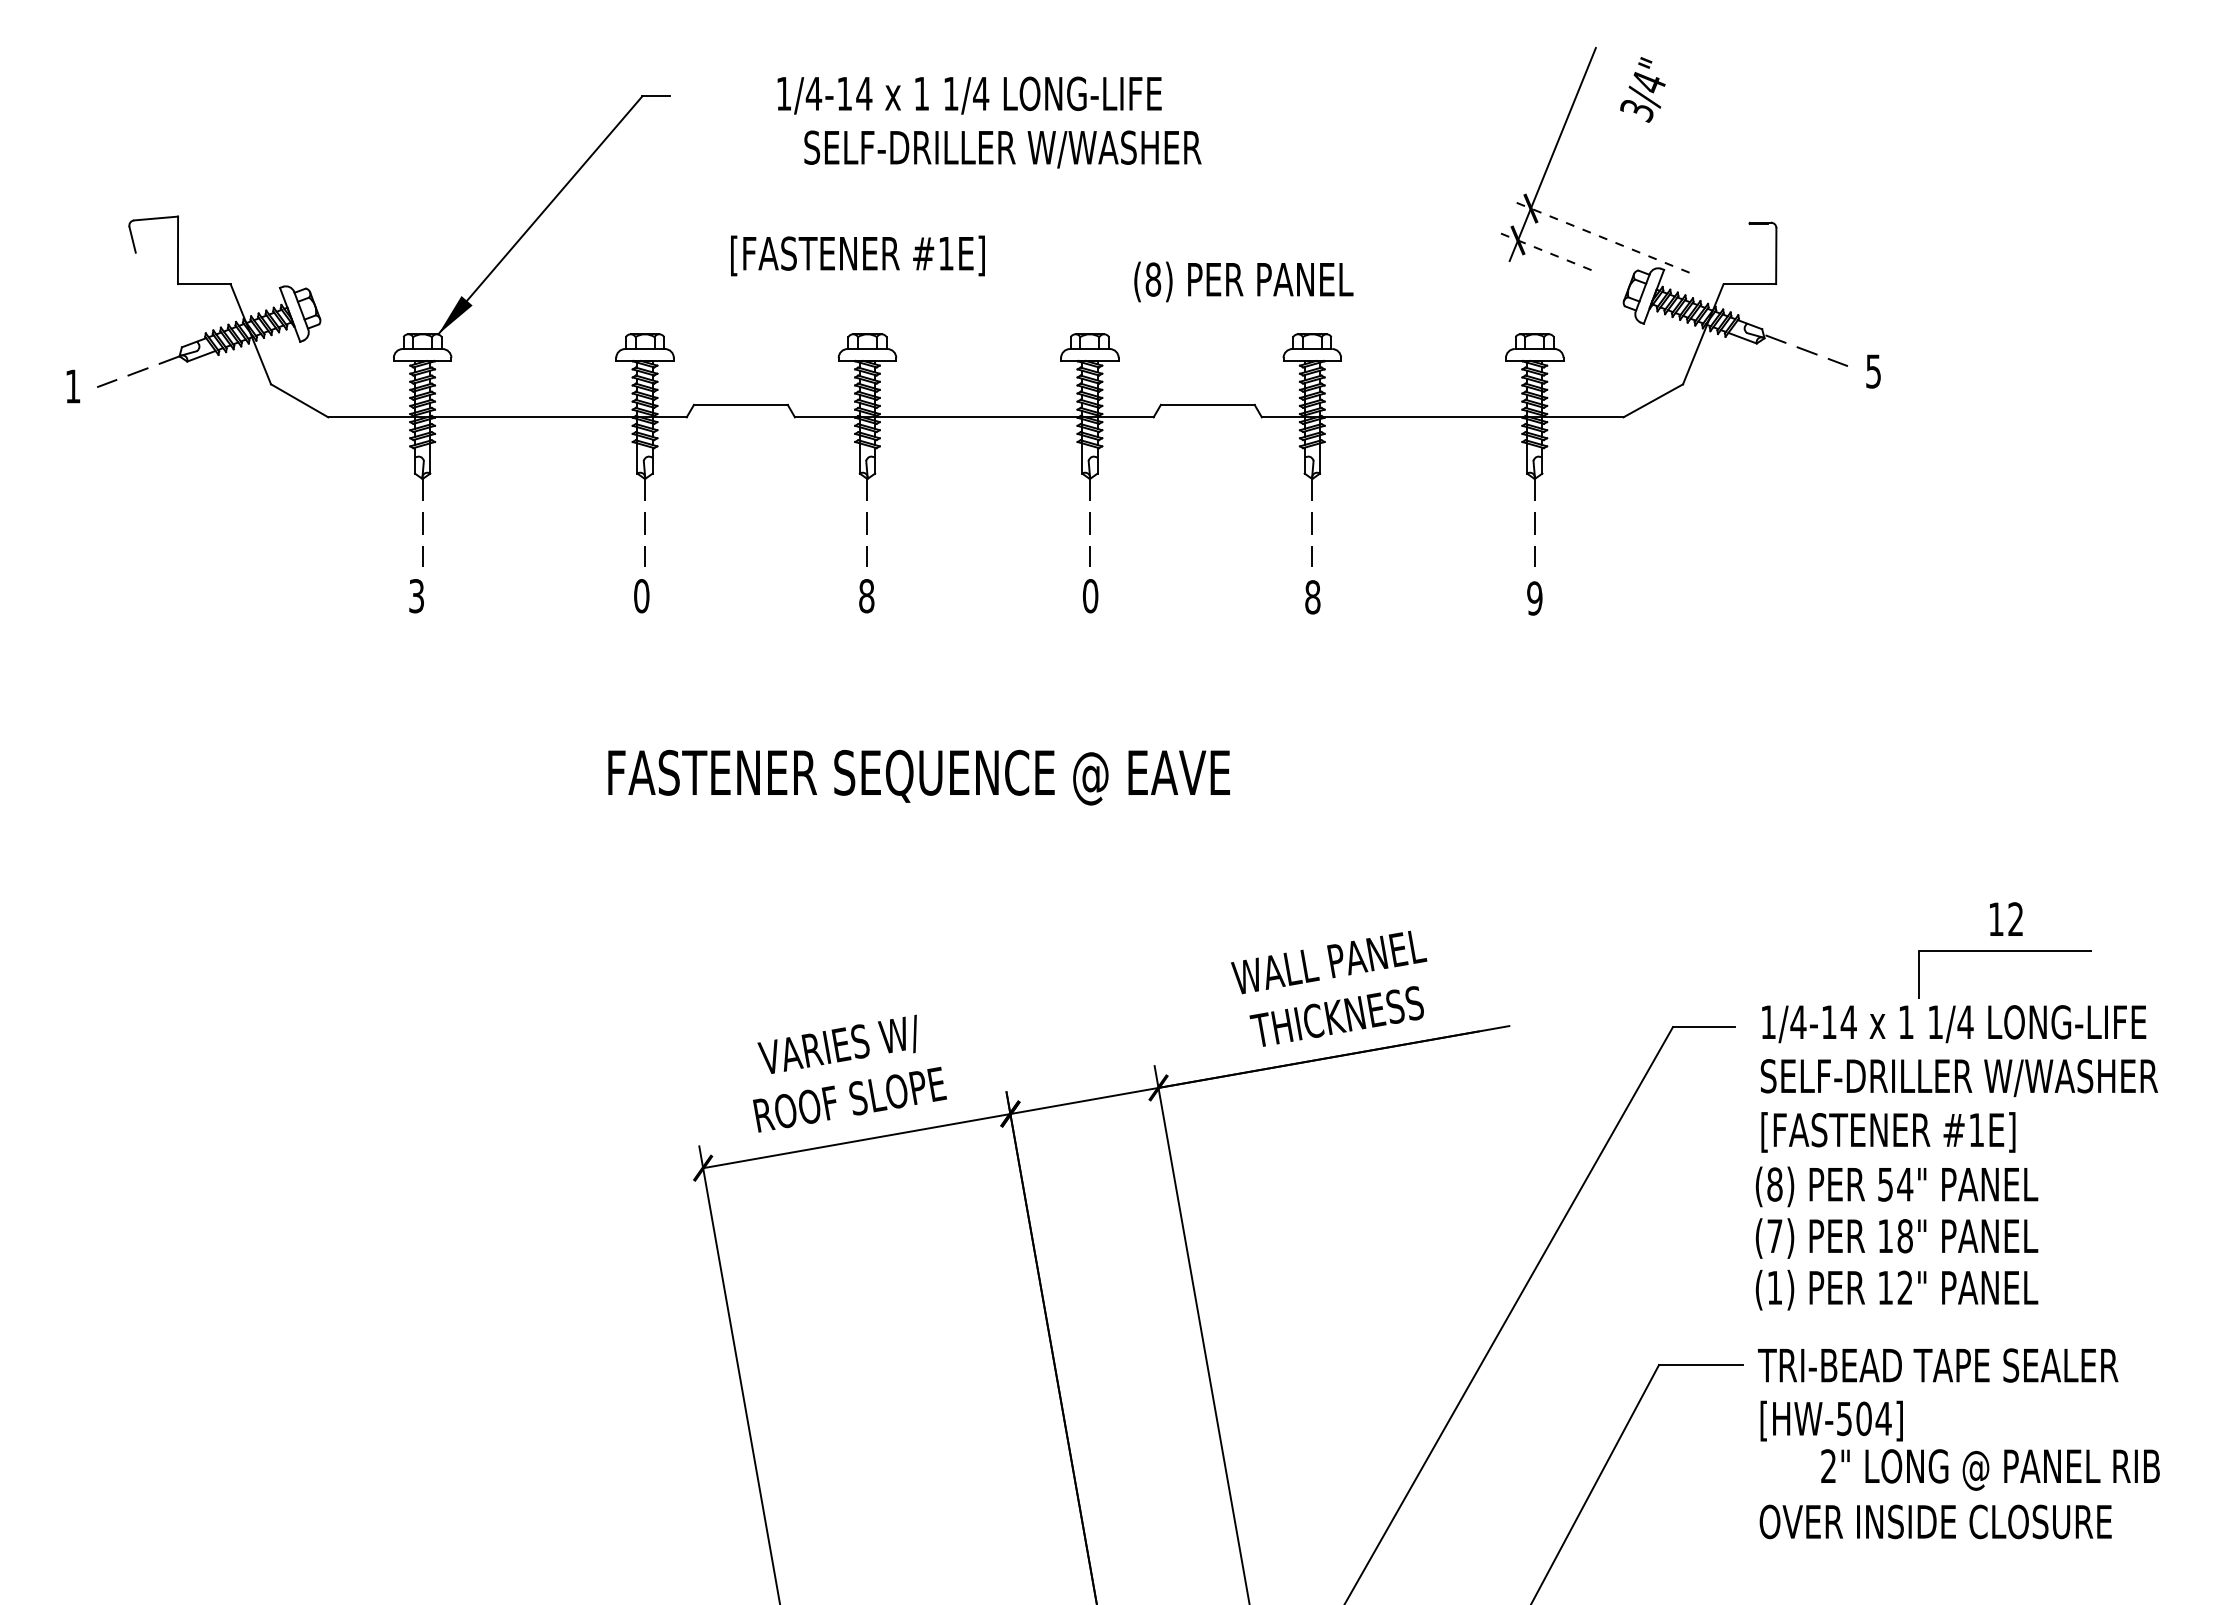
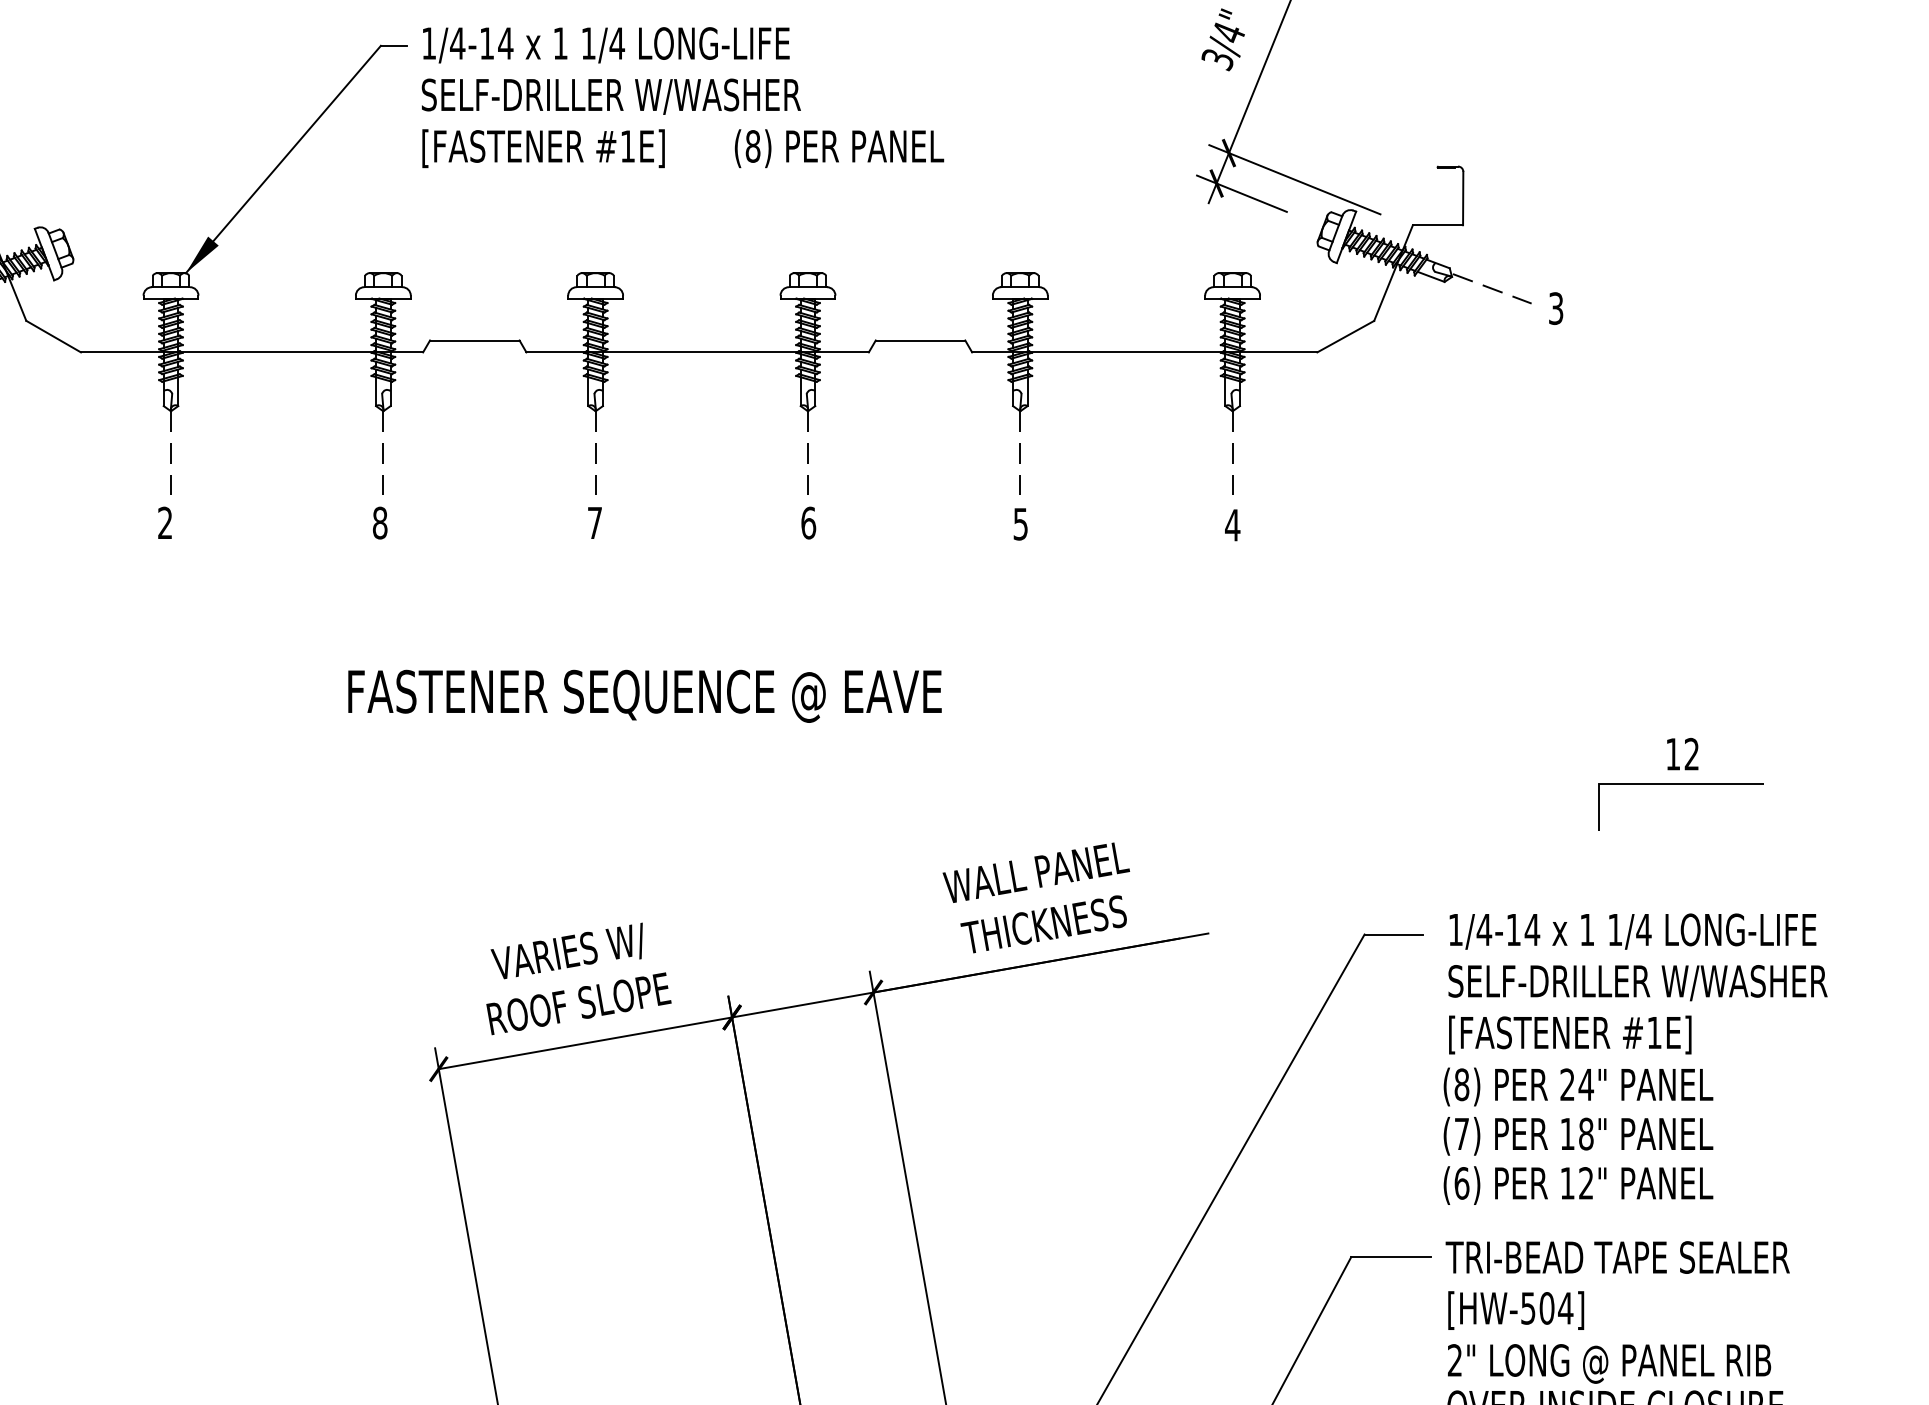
text: (1642, 89) -> (1222, 39), moved
text: (969, 95) -> (606, 45), moved
text: (1002, 149) -> (610, 96), moved
line: (1599, 236) -> (1294, 179), dashed -> solid
line: (1544, 251) -> (1241, 194), dashed -> solid
text: (857, 255) -> (543, 148), moved
text: (1243, 281) -> (839, 148), moved
text: (1873, 370) -> (1556, 307), 5 -> 3
text: (416, 596) -> (165, 523), 3 -> 2
text: (641, 596) -> (379, 523), 0 -> 8
text: (866, 596) -> (594, 523), 8 -> 7
text: (1090, 596) -> (808, 523), 0 -> 6
text: (1312, 597) -> (1020, 524), 8 -> 5
text: (1534, 598) -> (1232, 525), 9 -> 4
part: (2004, 950) -> (1681, 784), moved
text: (1885, 1184) -> (1567, 1084), 54" -> 24"
text: (1774, 1287) -> (1461, 1183), (1) -> (6)
text: (1990, 1469) -> (1609, 1363), moved

